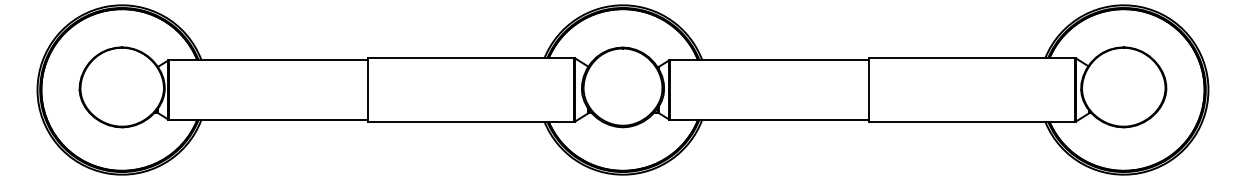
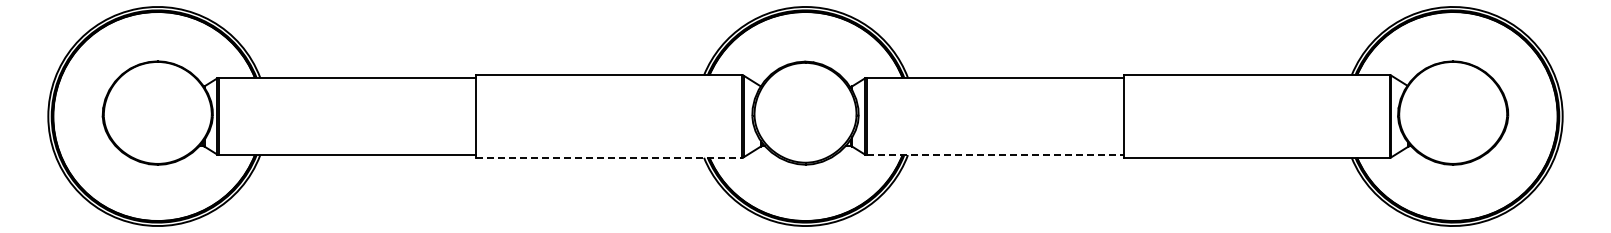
line: (769, 120) -> (995, 155), solid -> dashed
line: (471, 121) -> (609, 157), solid -> dashed

